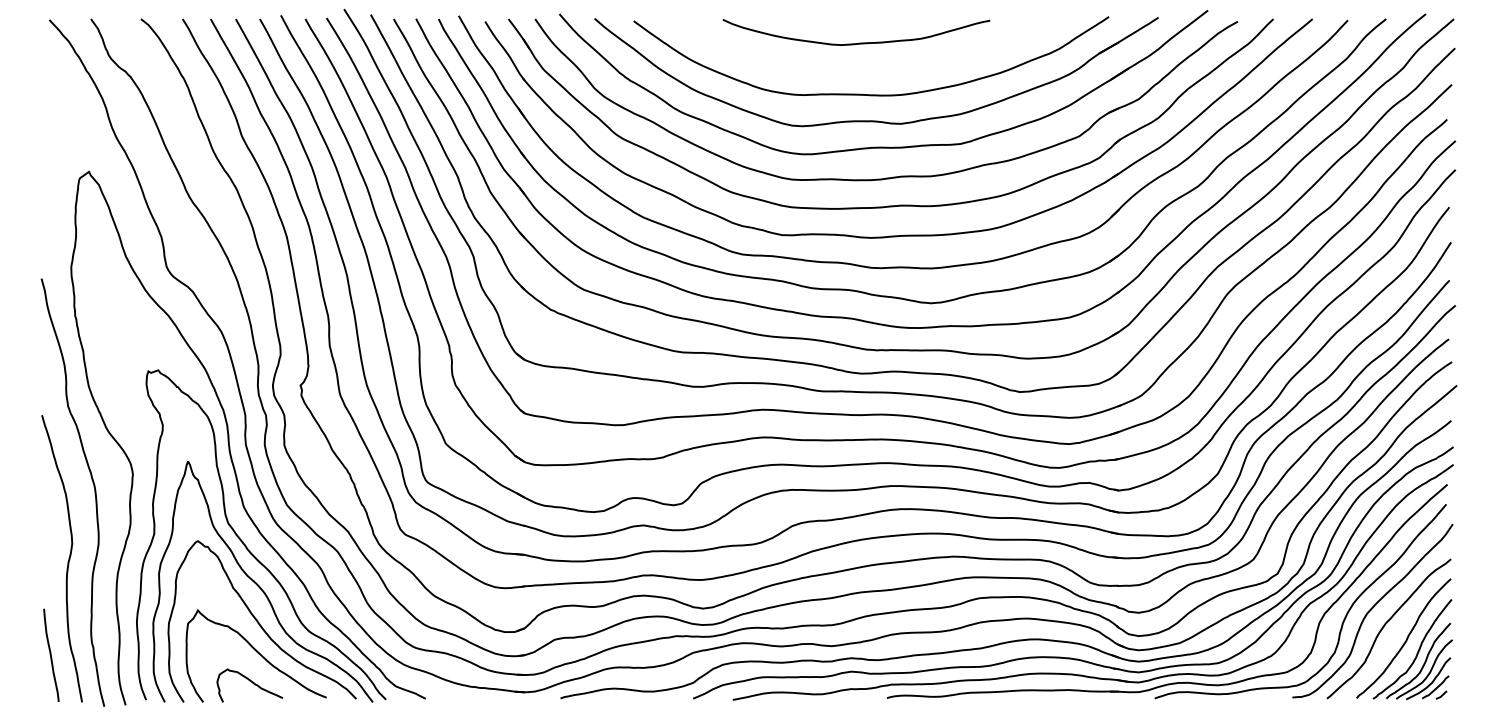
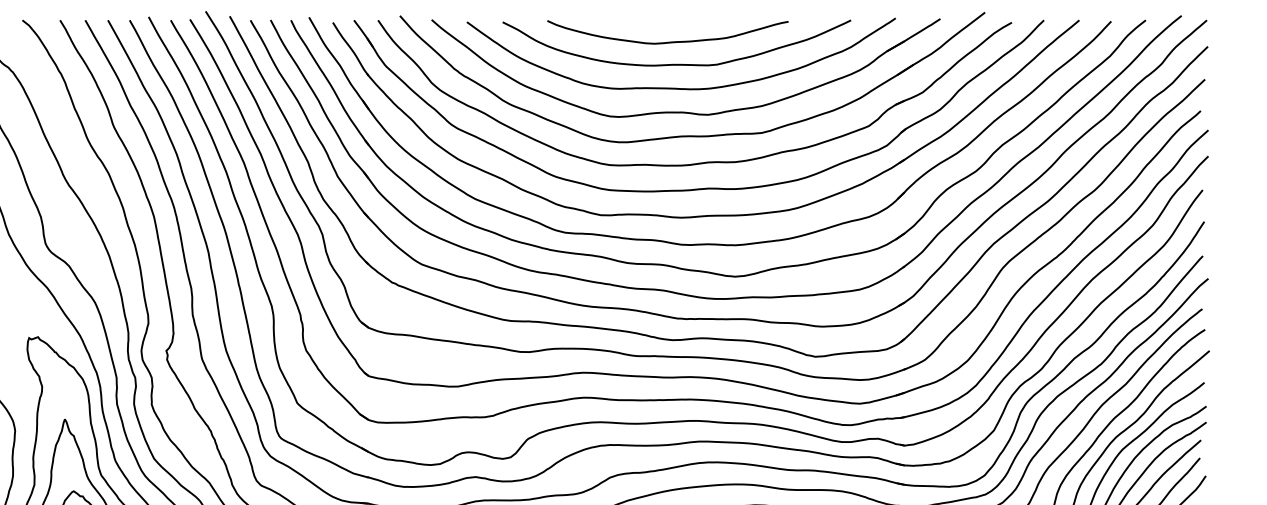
curve: (866, 67) -> (676, 63), added

